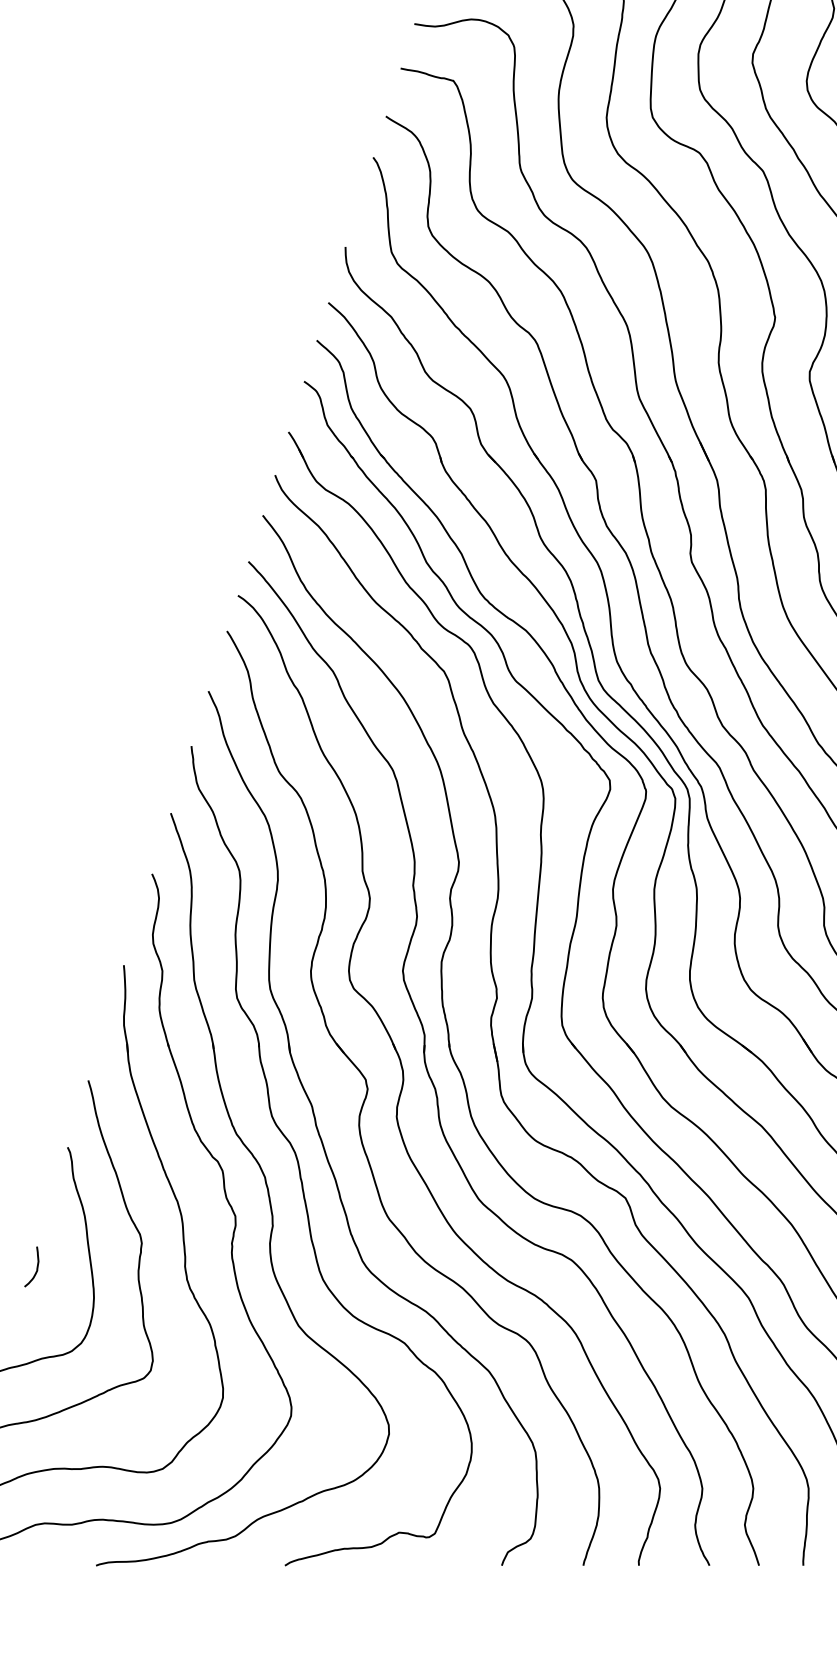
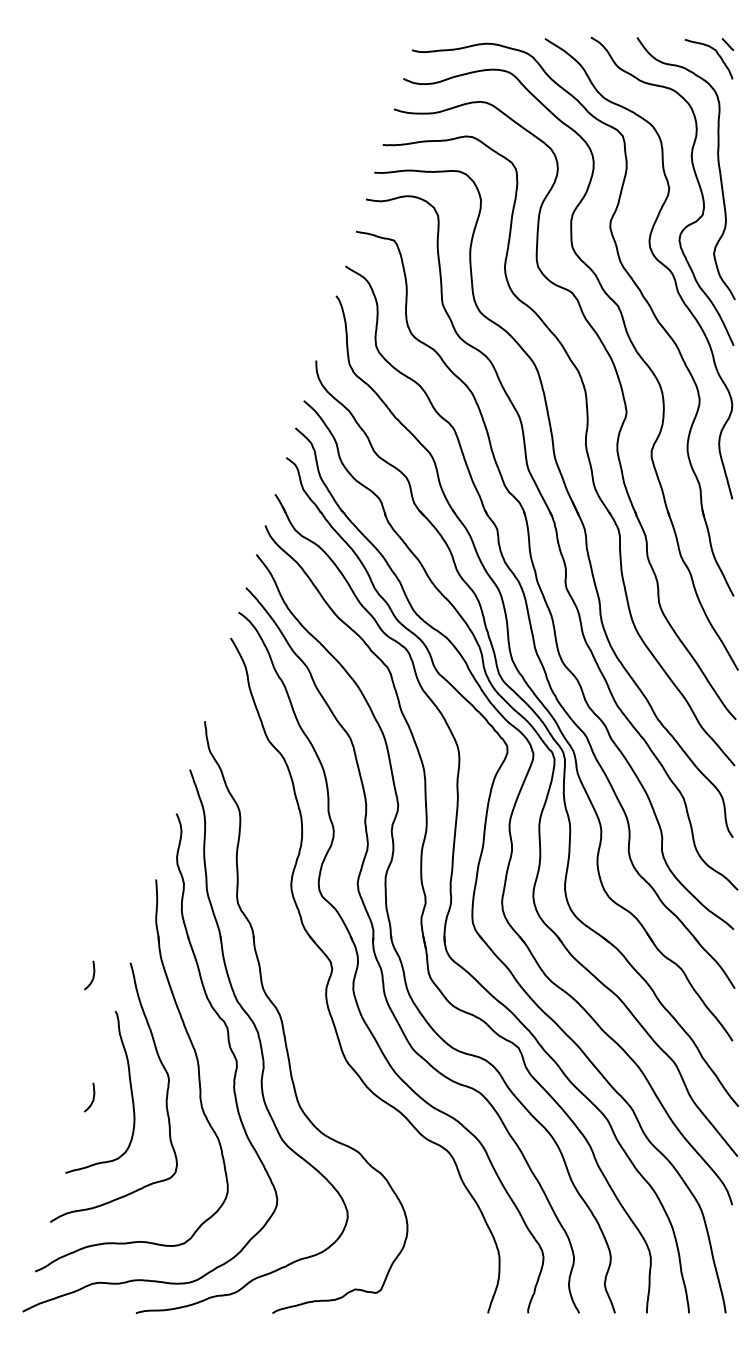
curve: (35, 1098) -> (92, 975), added
part: (323, 1142) -> (300, 1007), removed

